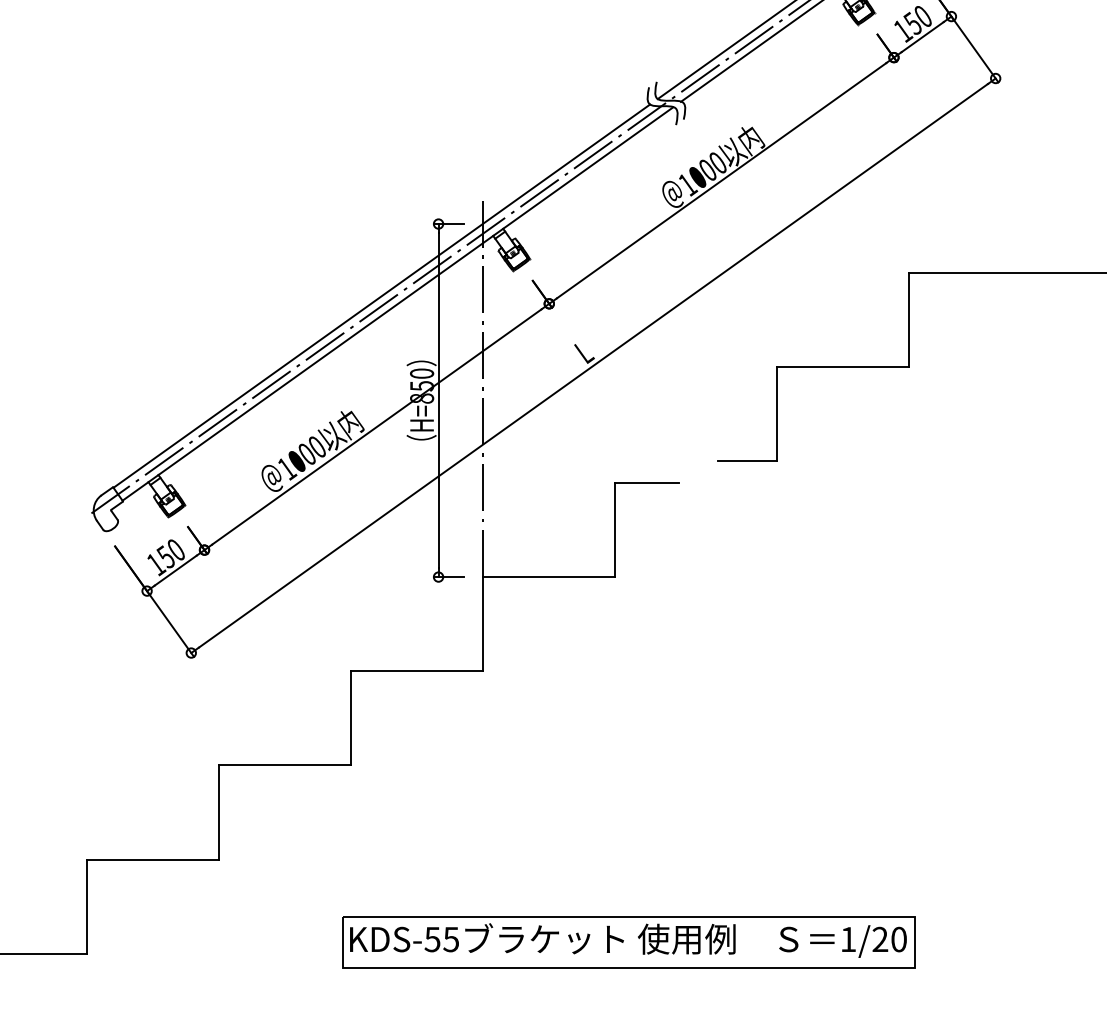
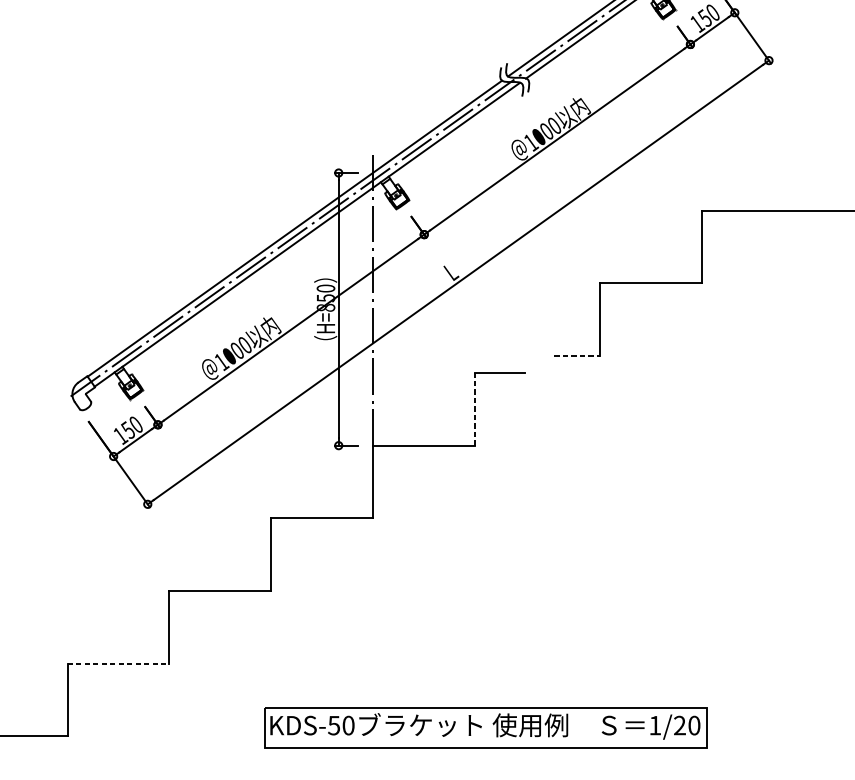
line: (747, 461) -> (577, 356), solid -> dashed
line: (614, 529) -> (474, 408), solid -> dashed
line: (153, 859) -> (118, 663), solid -> dashed
text: (451, 939) -> (348, 725), KDS-55 -> KDS-50

